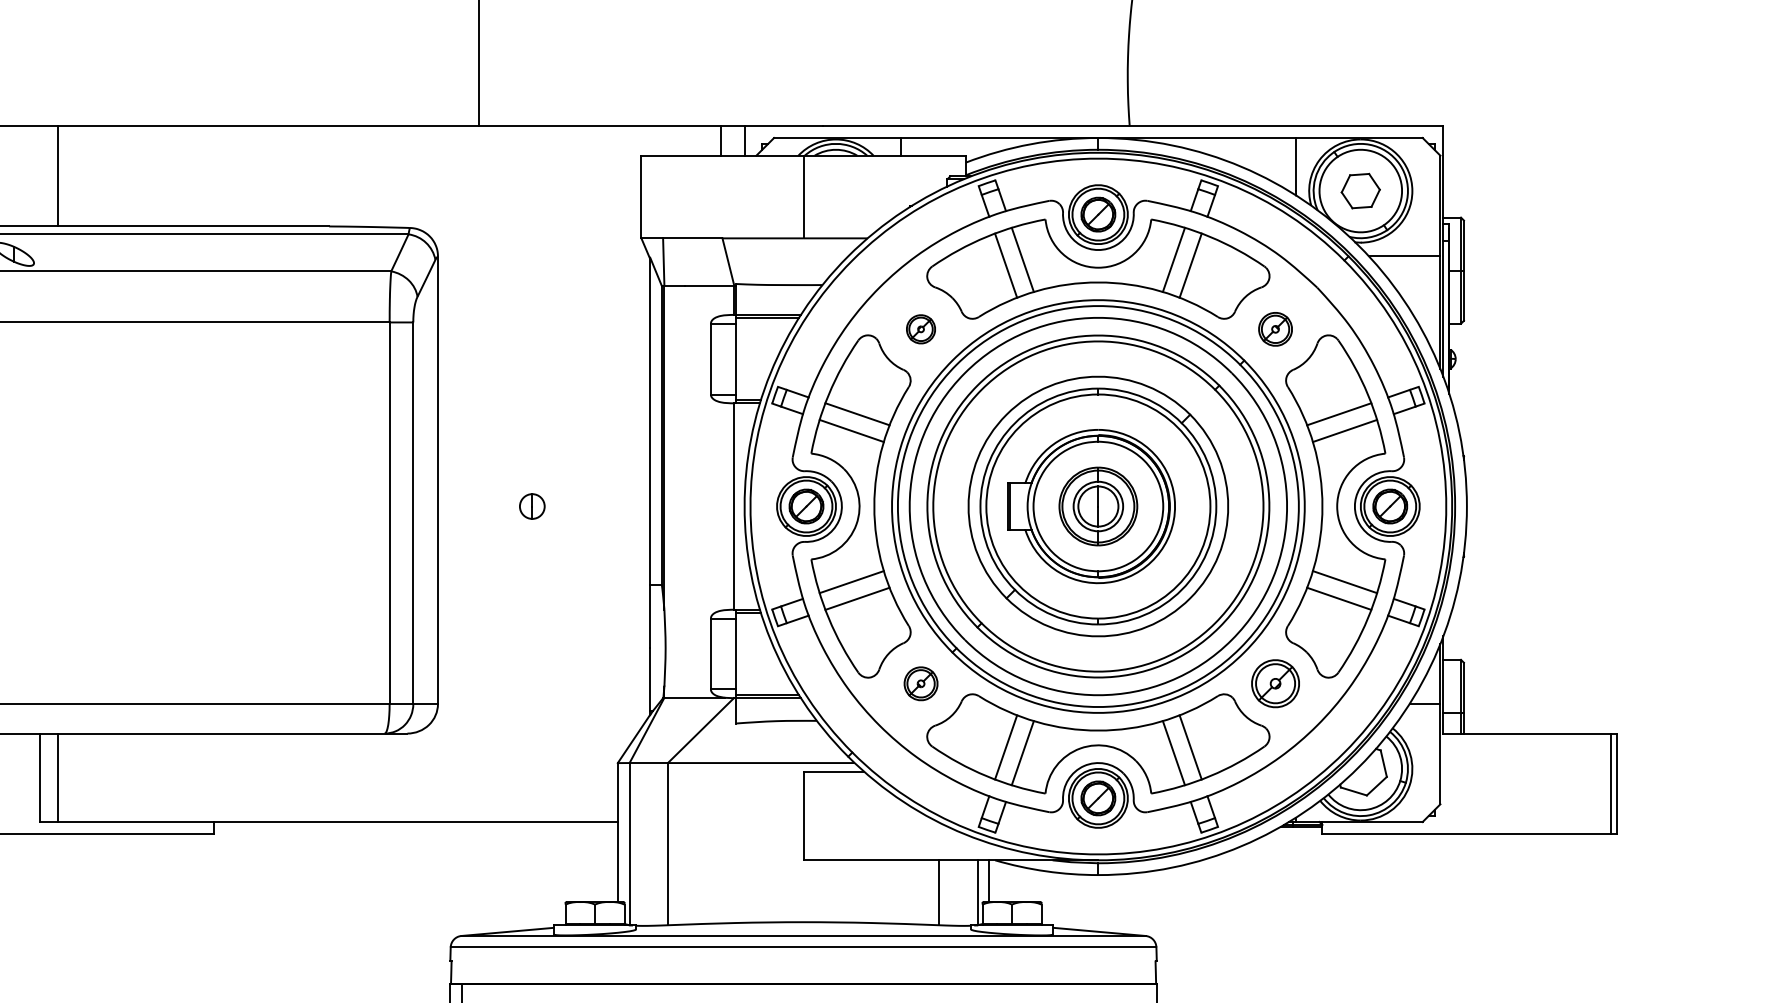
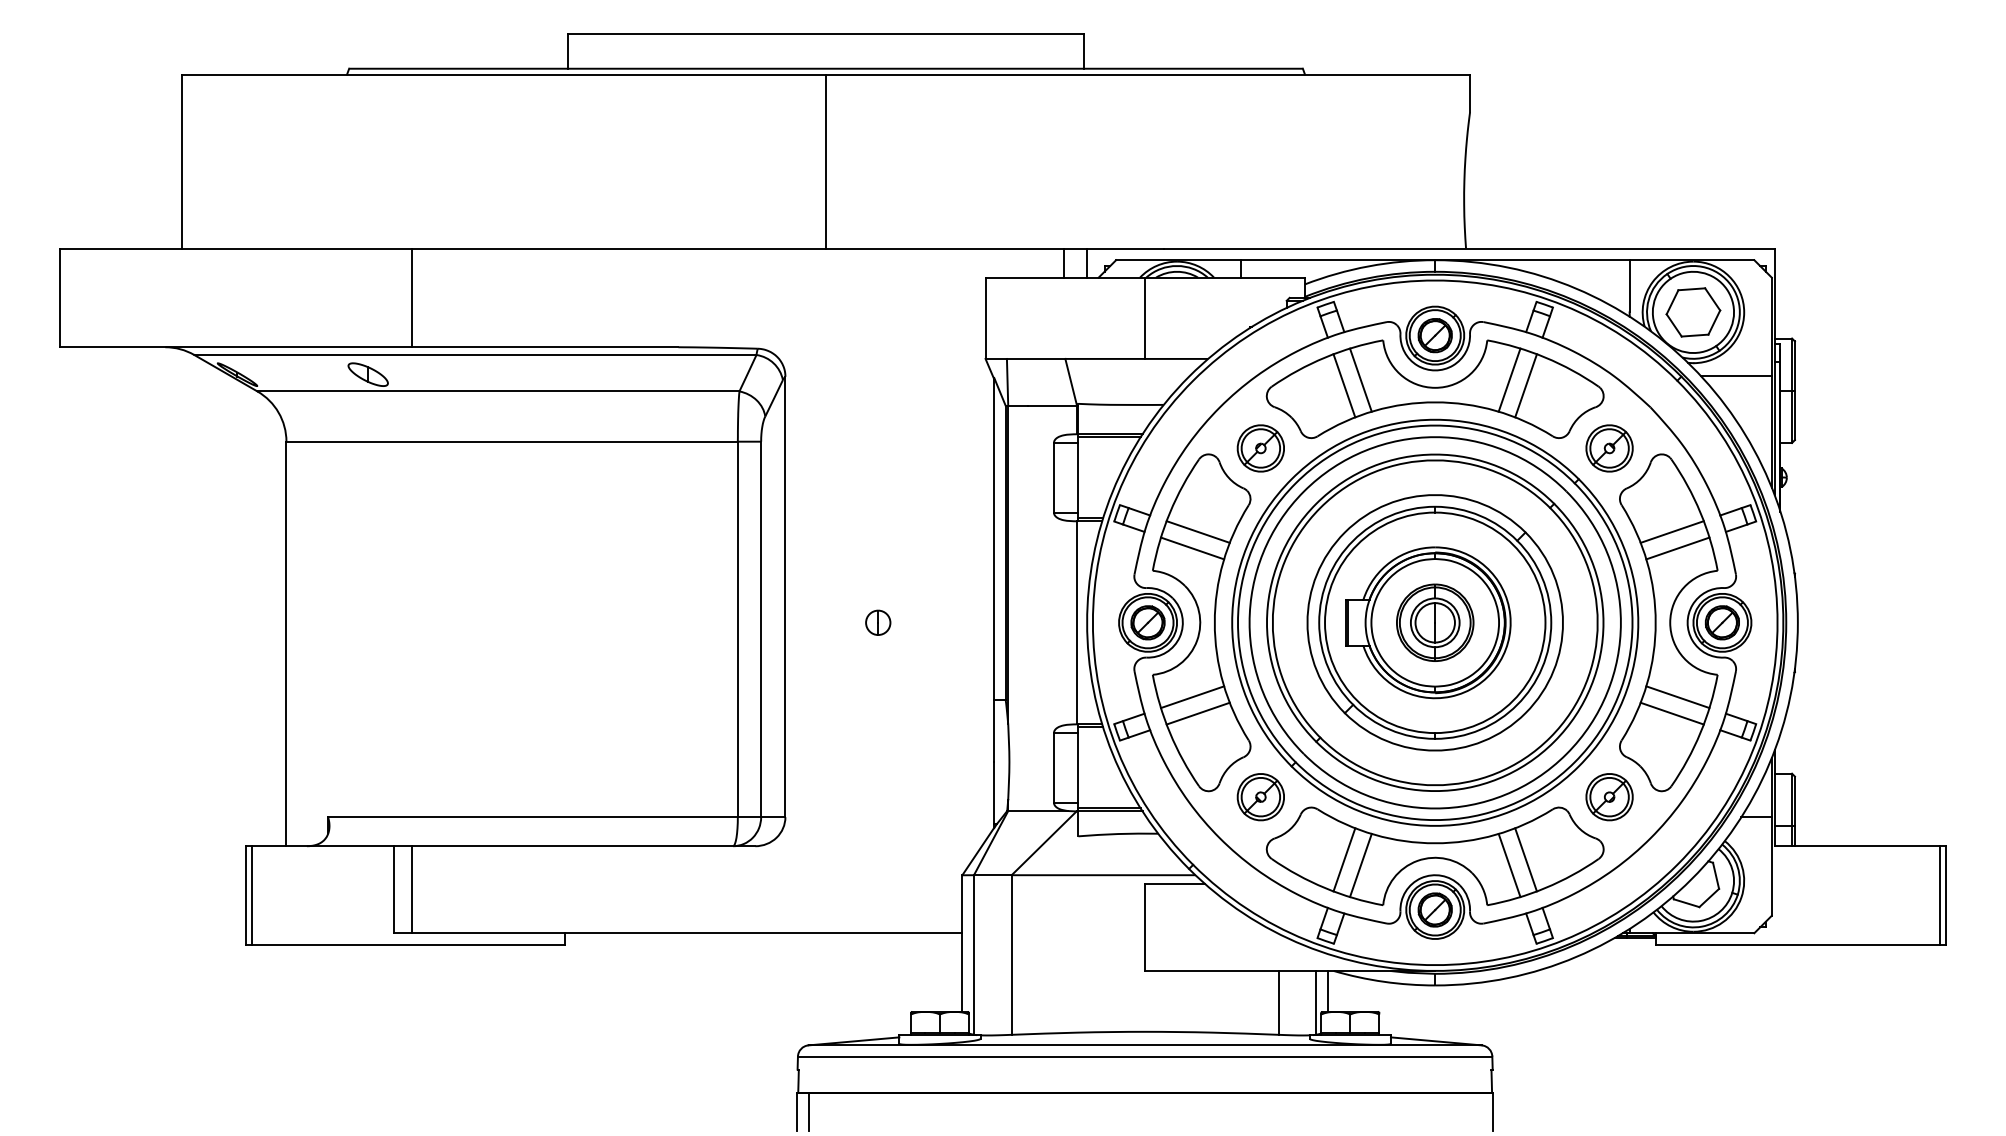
part: (1360, 191) -> (1693, 312), size x1.43
part: (920, 329) -> (1260, 448), size x1.67
part: (1275, 329) -> (1609, 448), size x1.43
part: (920, 684) -> (1260, 797), size x1.43

